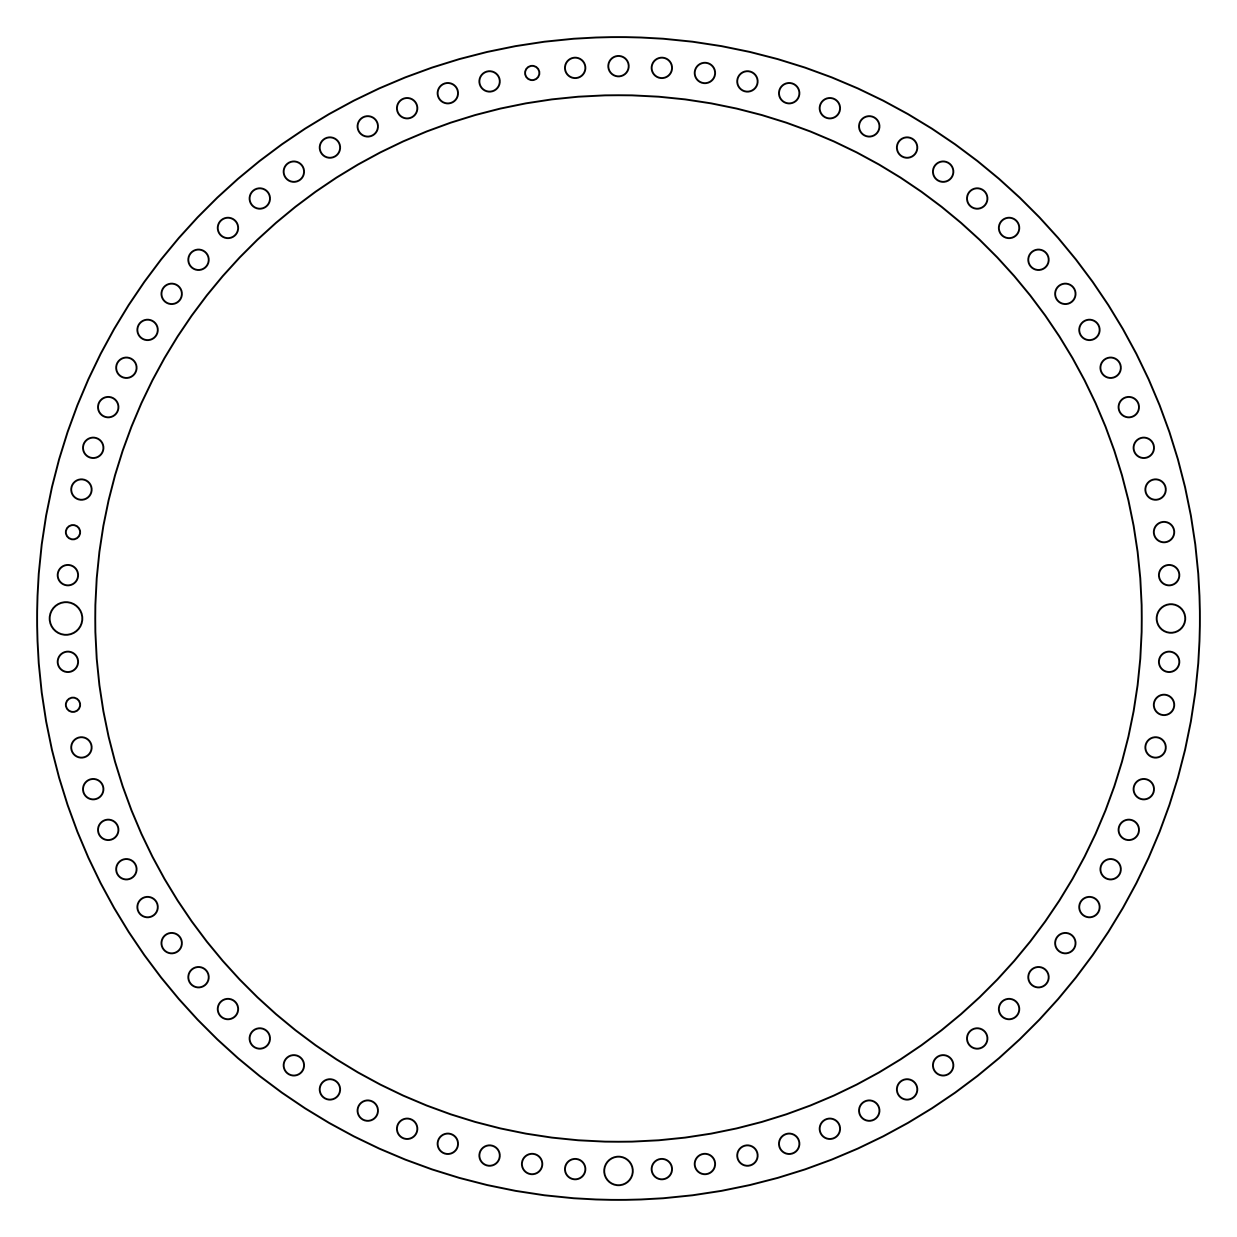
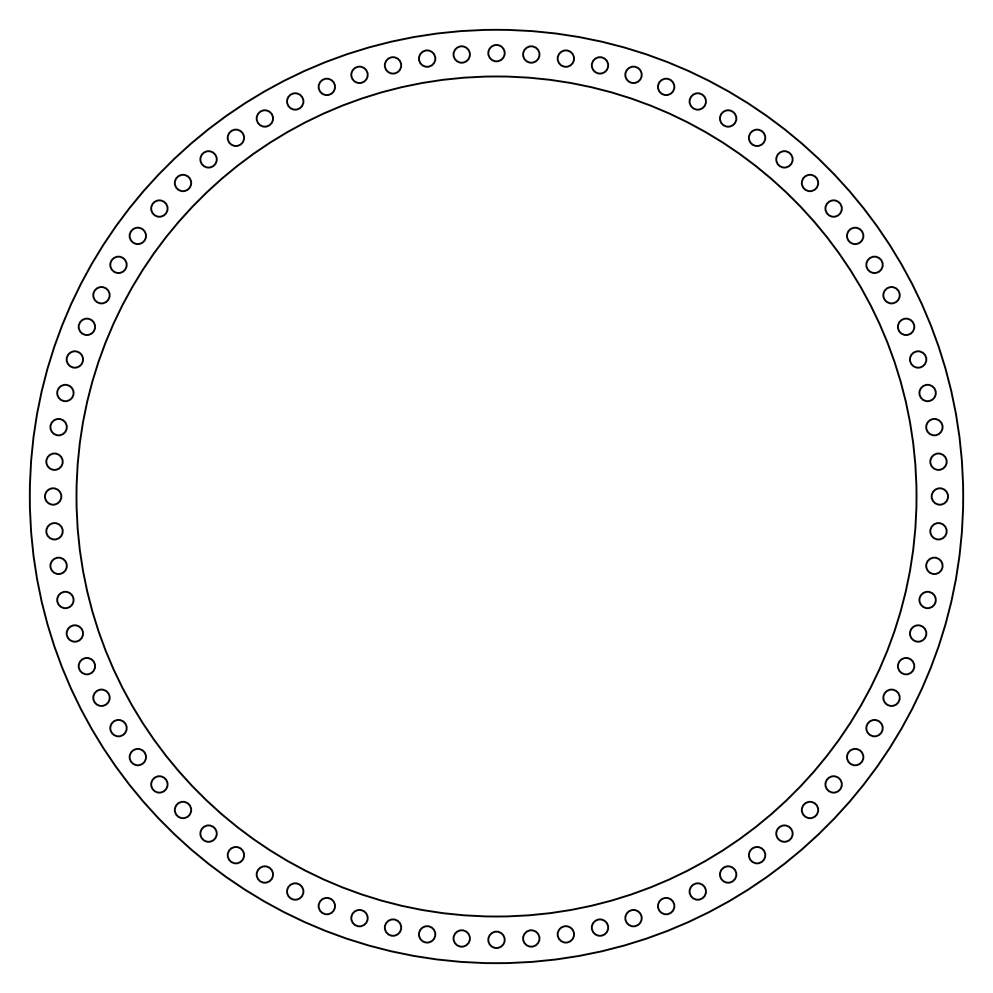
circle: (532, 72) -> (427, 58), size x1.43
circle: (72, 532) -> (58, 427), size x1.43
circle: (66, 618) -> (53, 496), size x0.62
circle: (1170, 618) -> (939, 496), size x0.71
circle: (72, 704) -> (58, 565), size x1.43
circle: (618, 1170) -> (496, 939), size x0.71

